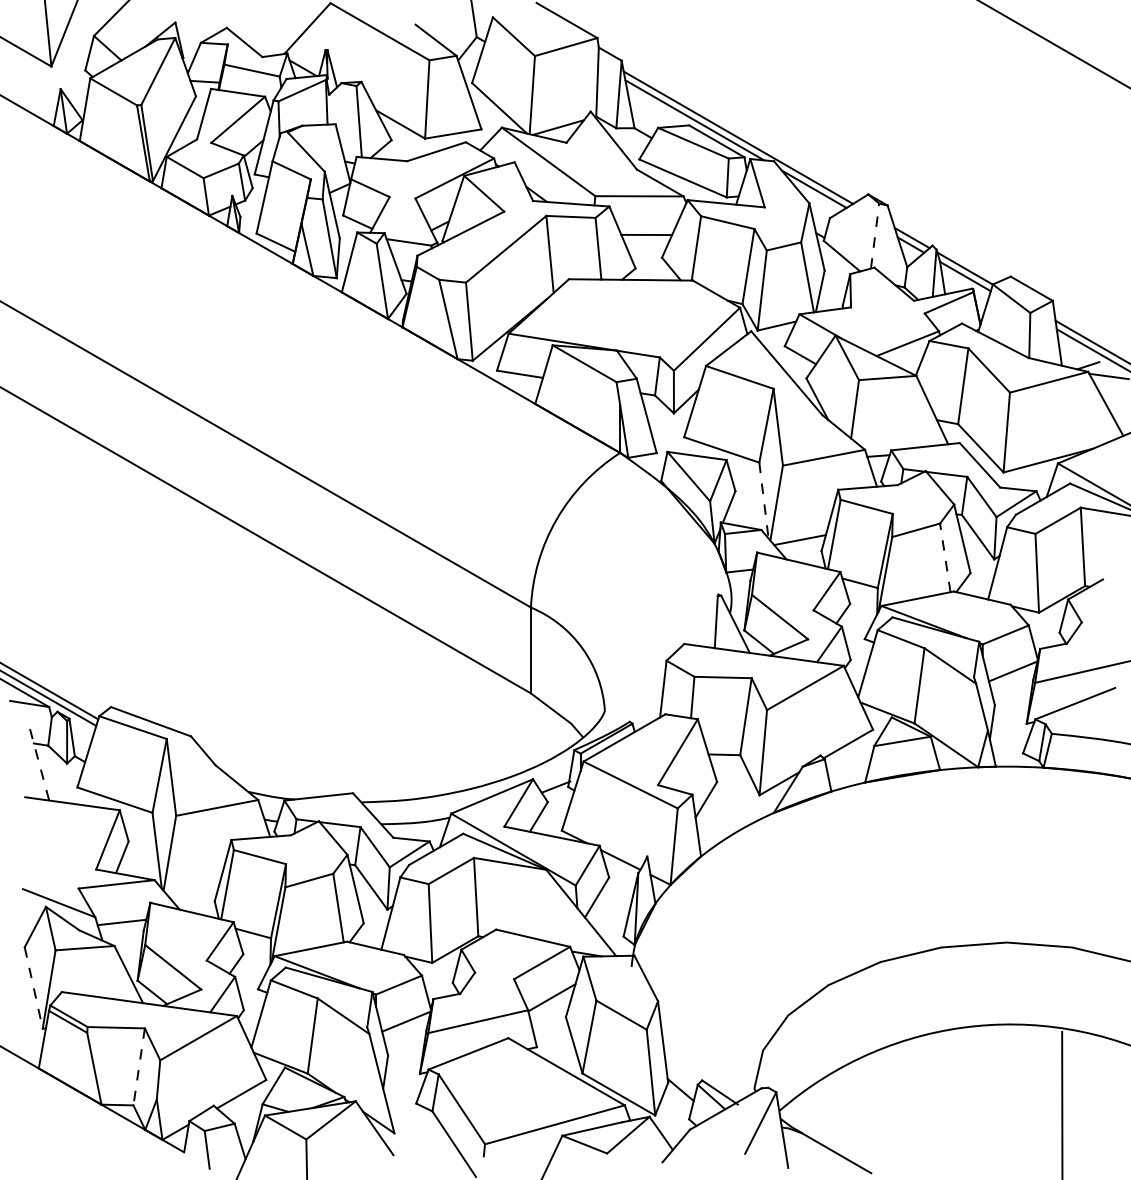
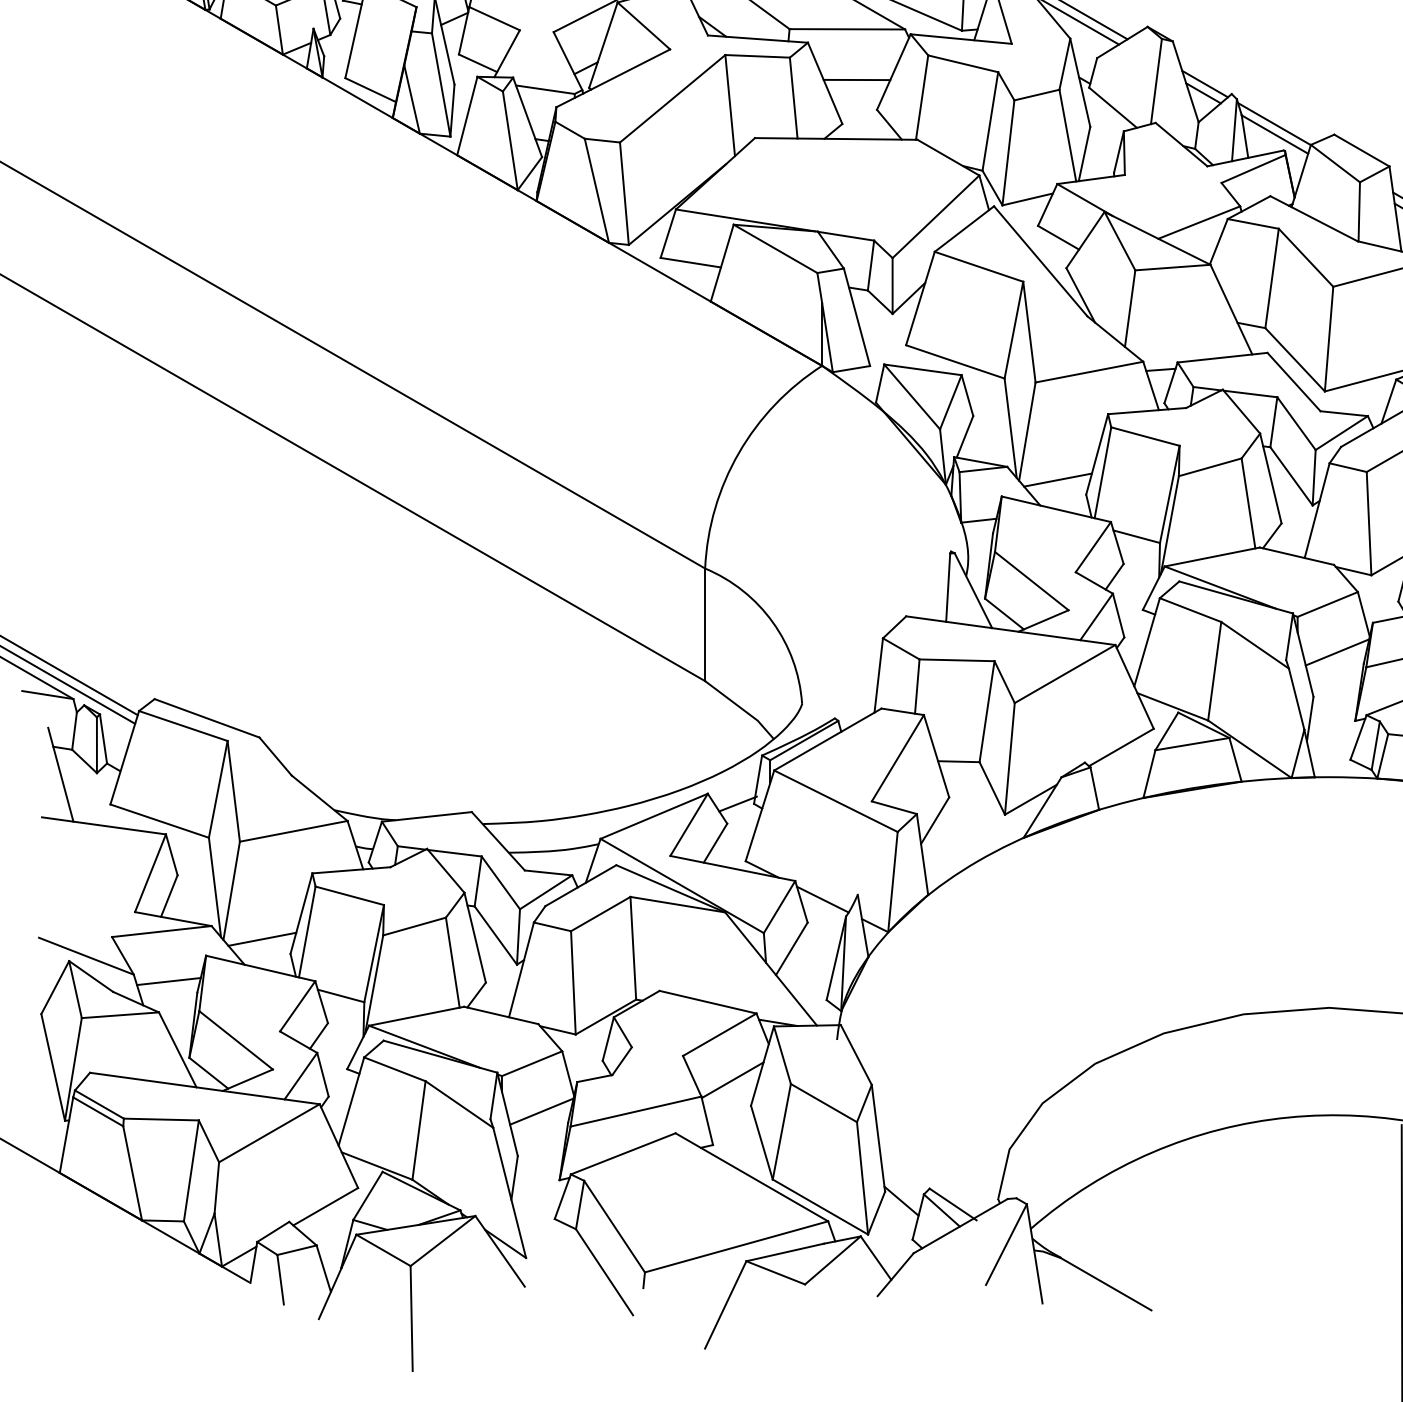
line: (875, 236) -> (1156, 82), dashed -> solid
line: (764, 501) -> (1011, 429), dashed -> solid
line: (945, 557) -> (1248, 502), dashed -> solid
line: (39, 765) -> (60, 775), dashed -> solid
line: (193, 890) -> (262, 939), added
line: (33, 987) -> (52, 1066), dashed -> solid
line: (139, 1066) -> (191, 1170), dashed -> solid

